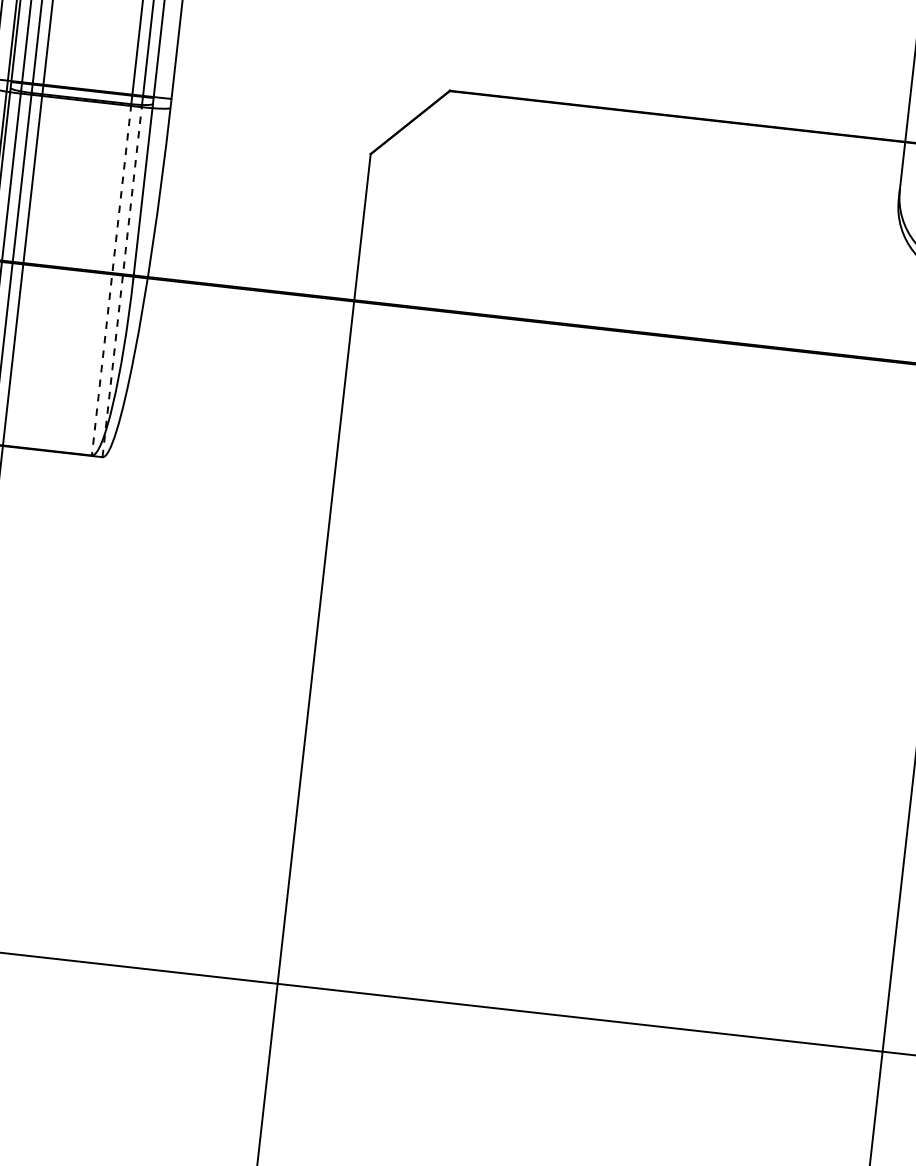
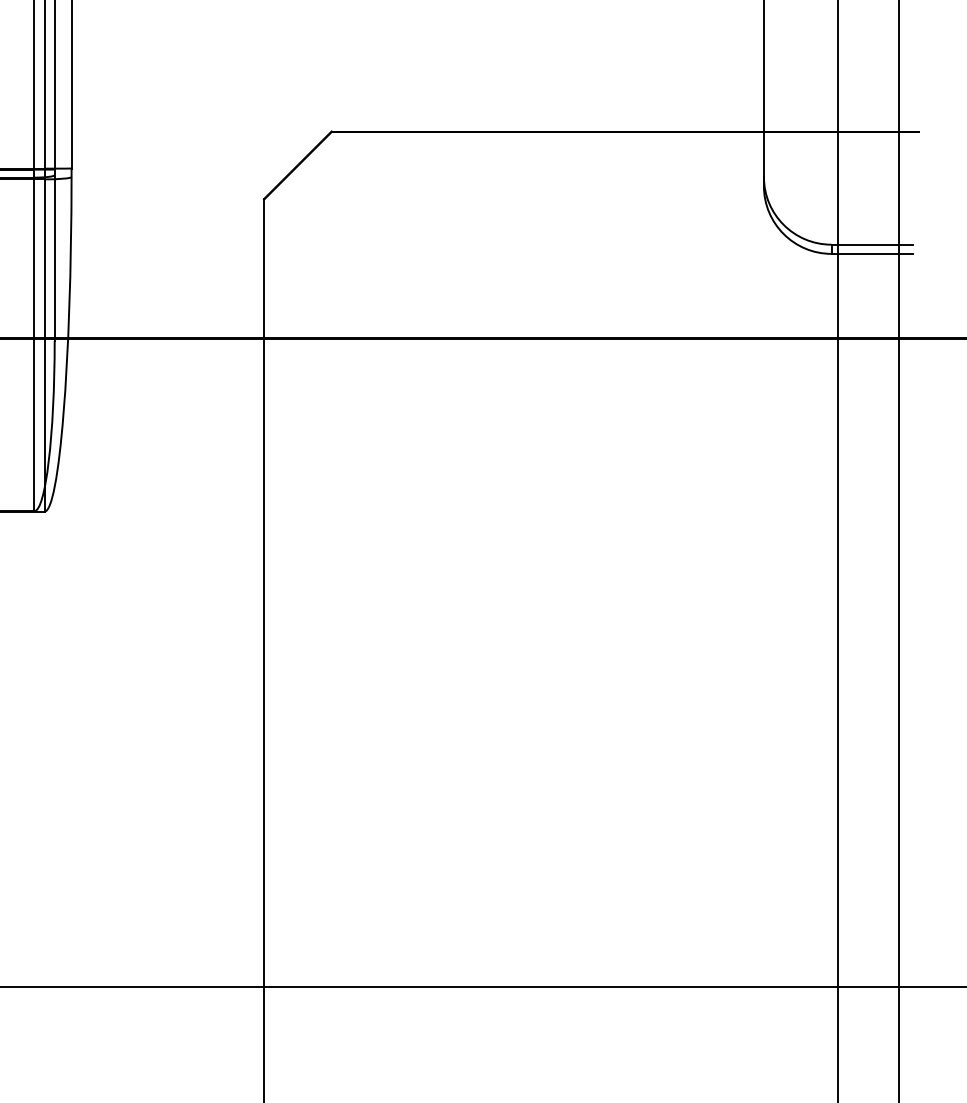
line: (111, 279) -> (34, 344), dashed -> solid
line: (122, 282) -> (44, 345), dashed -> solid

